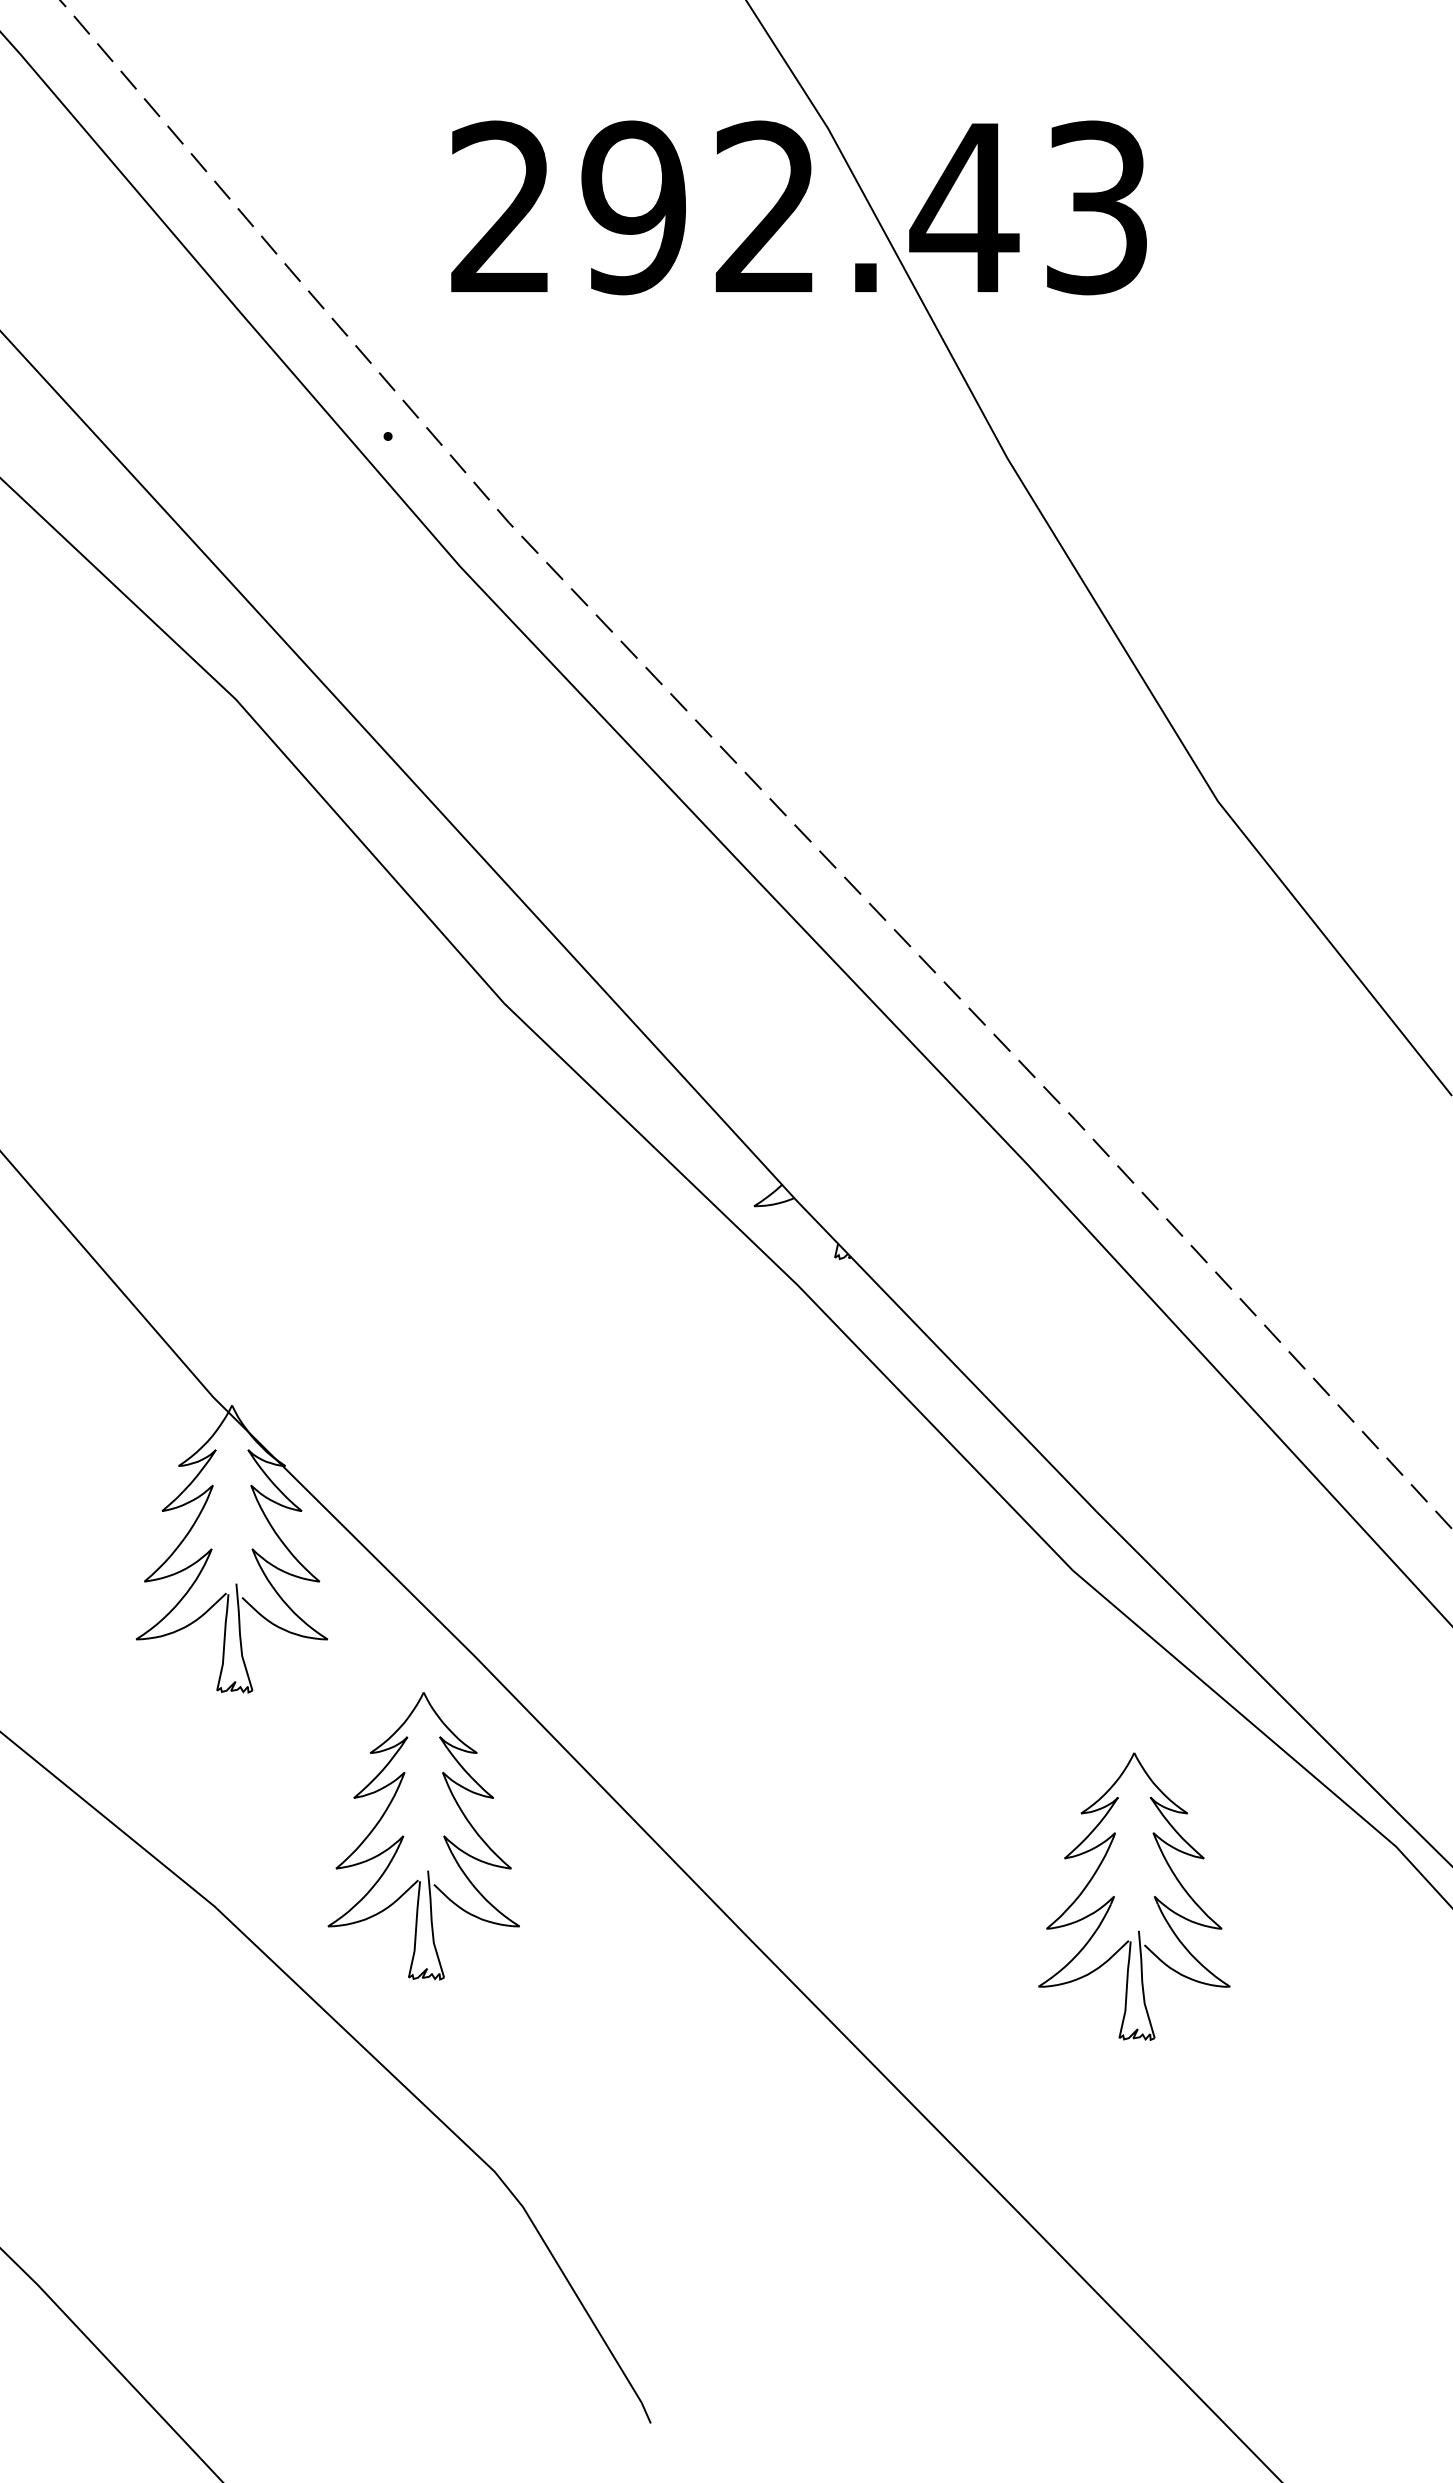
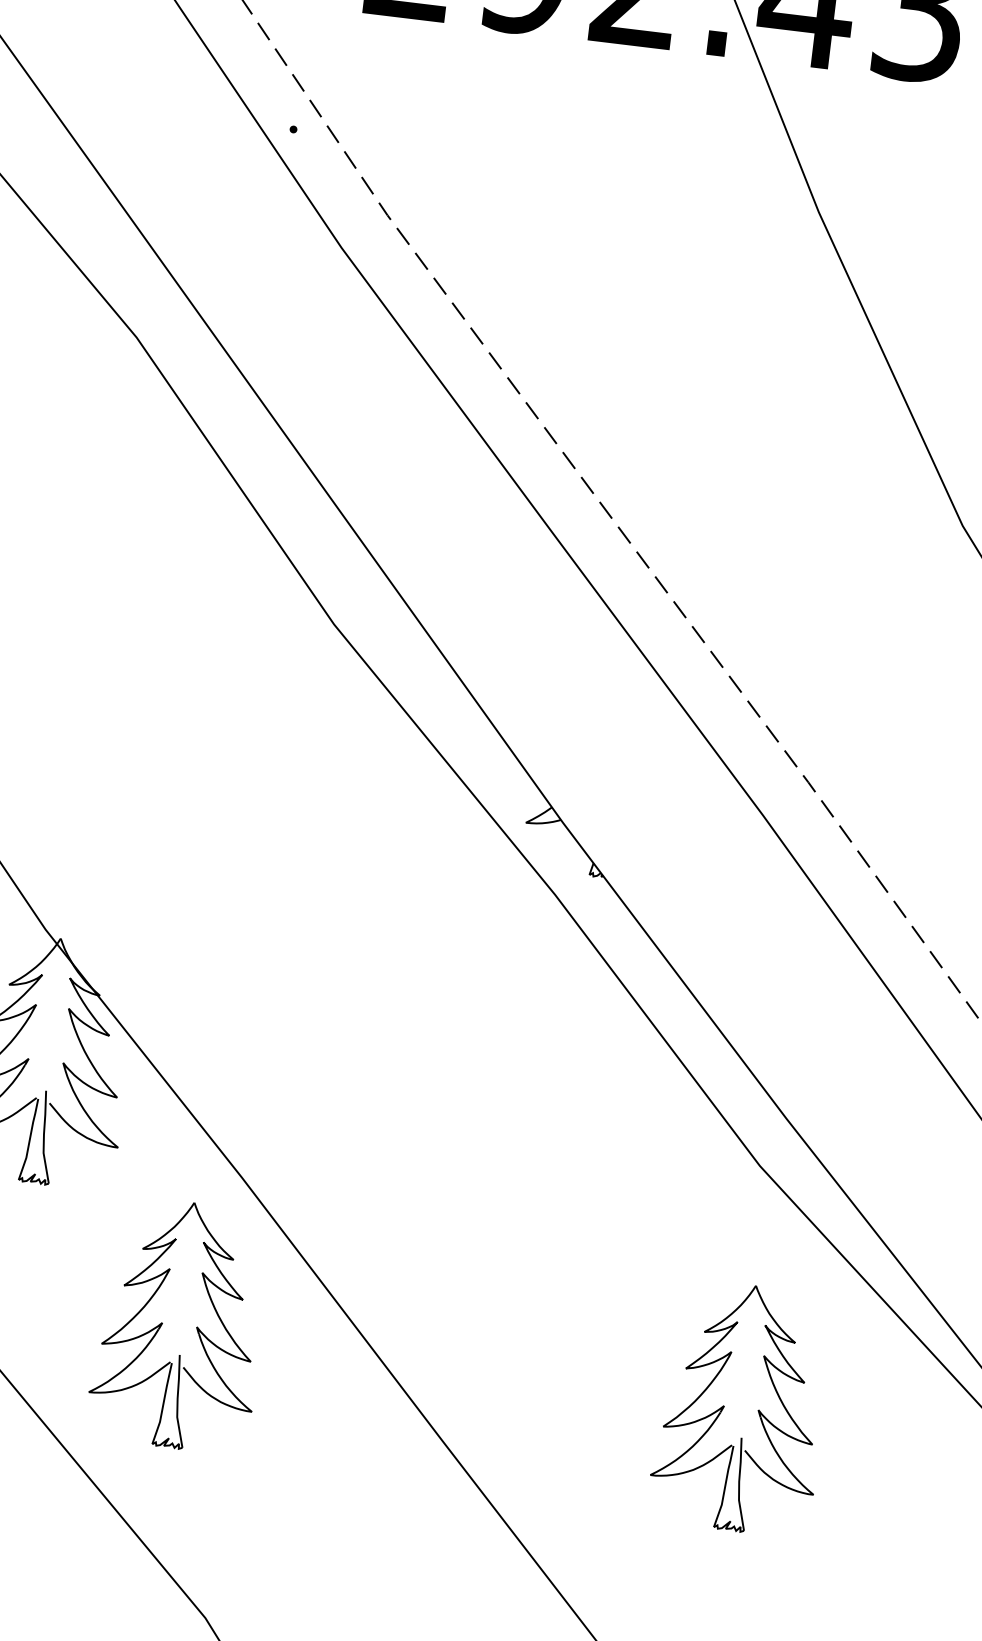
part: (1114, 1896) -> (724, 1406), moved

